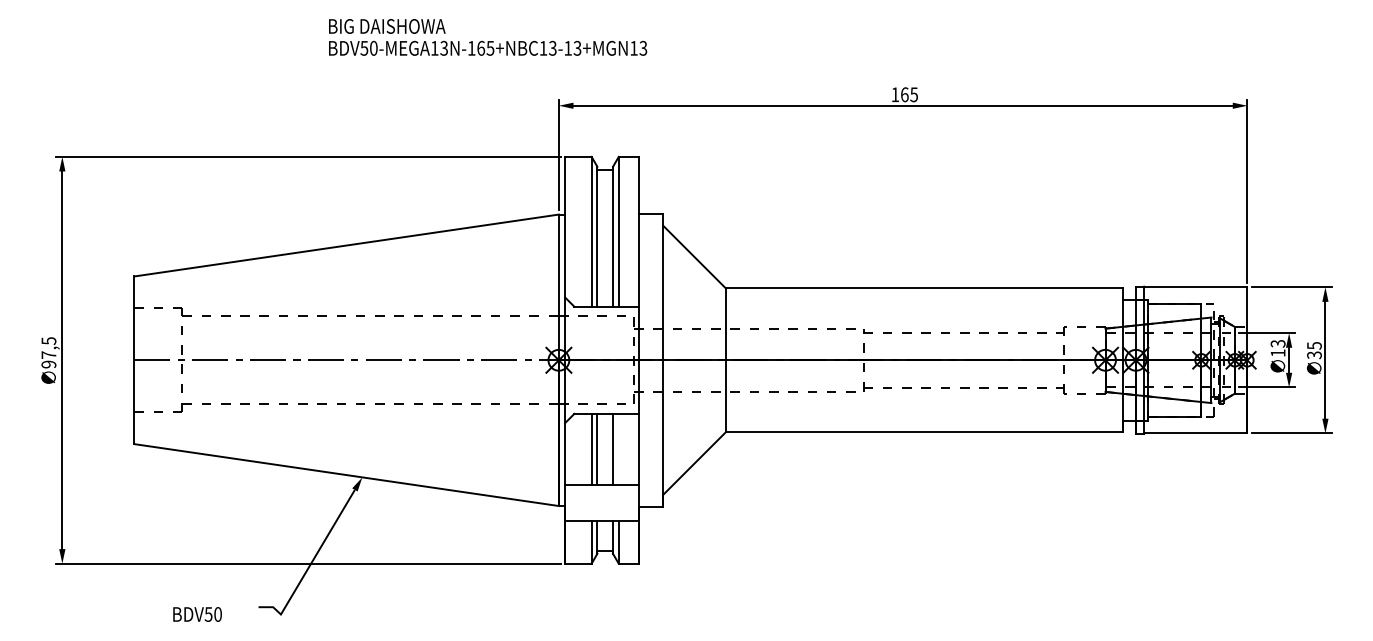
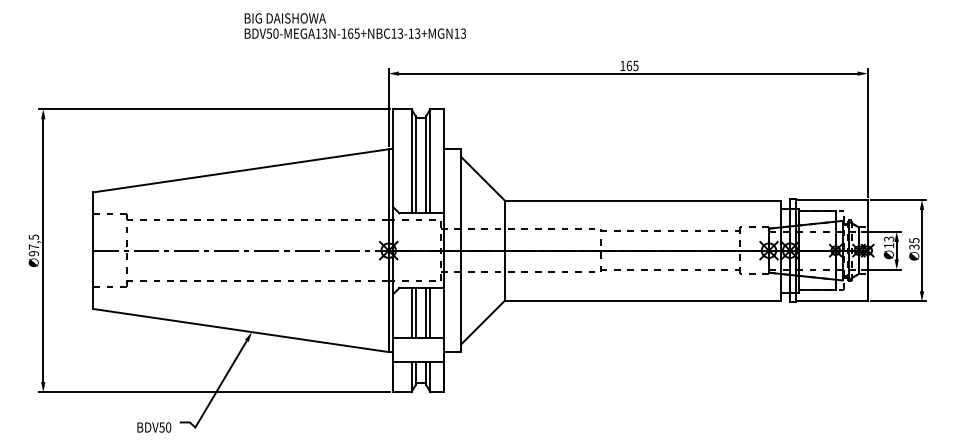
text: (488, 36) -> (355, 25), moved
line: (618, 449) -> (430, 312), added
text: (197, 614) -> (154, 427), moved

